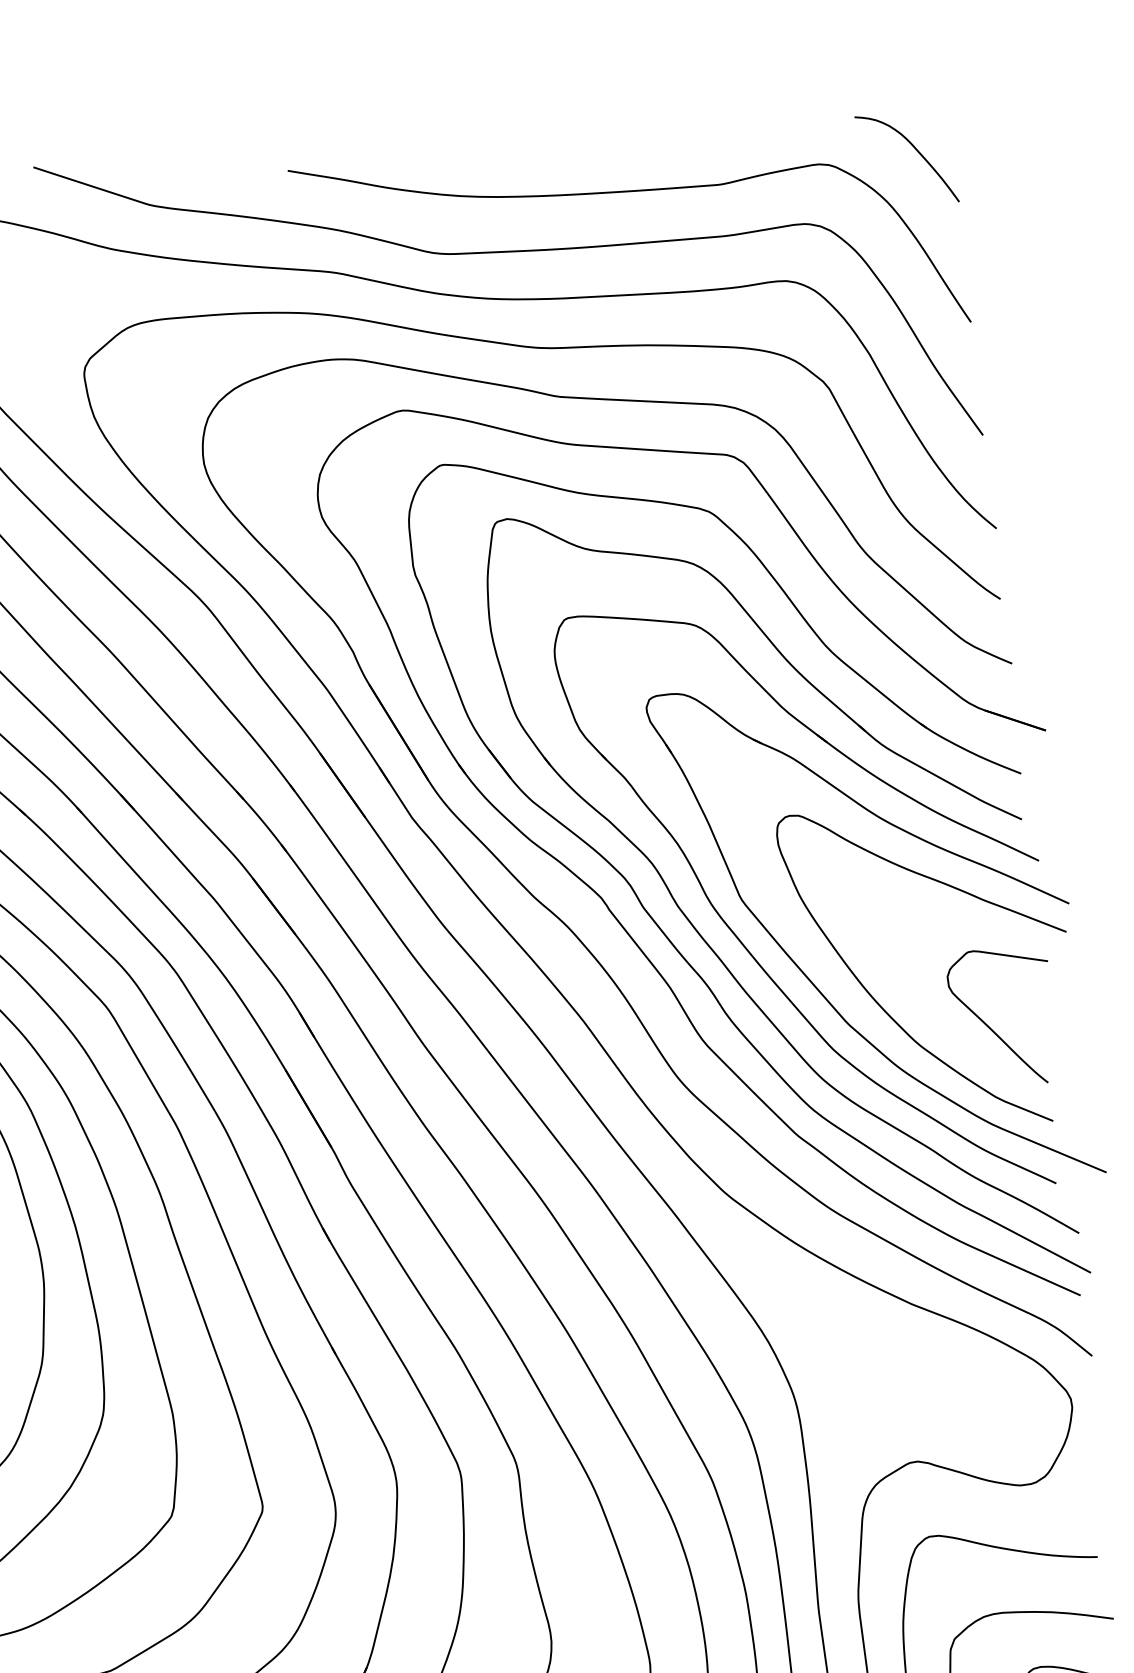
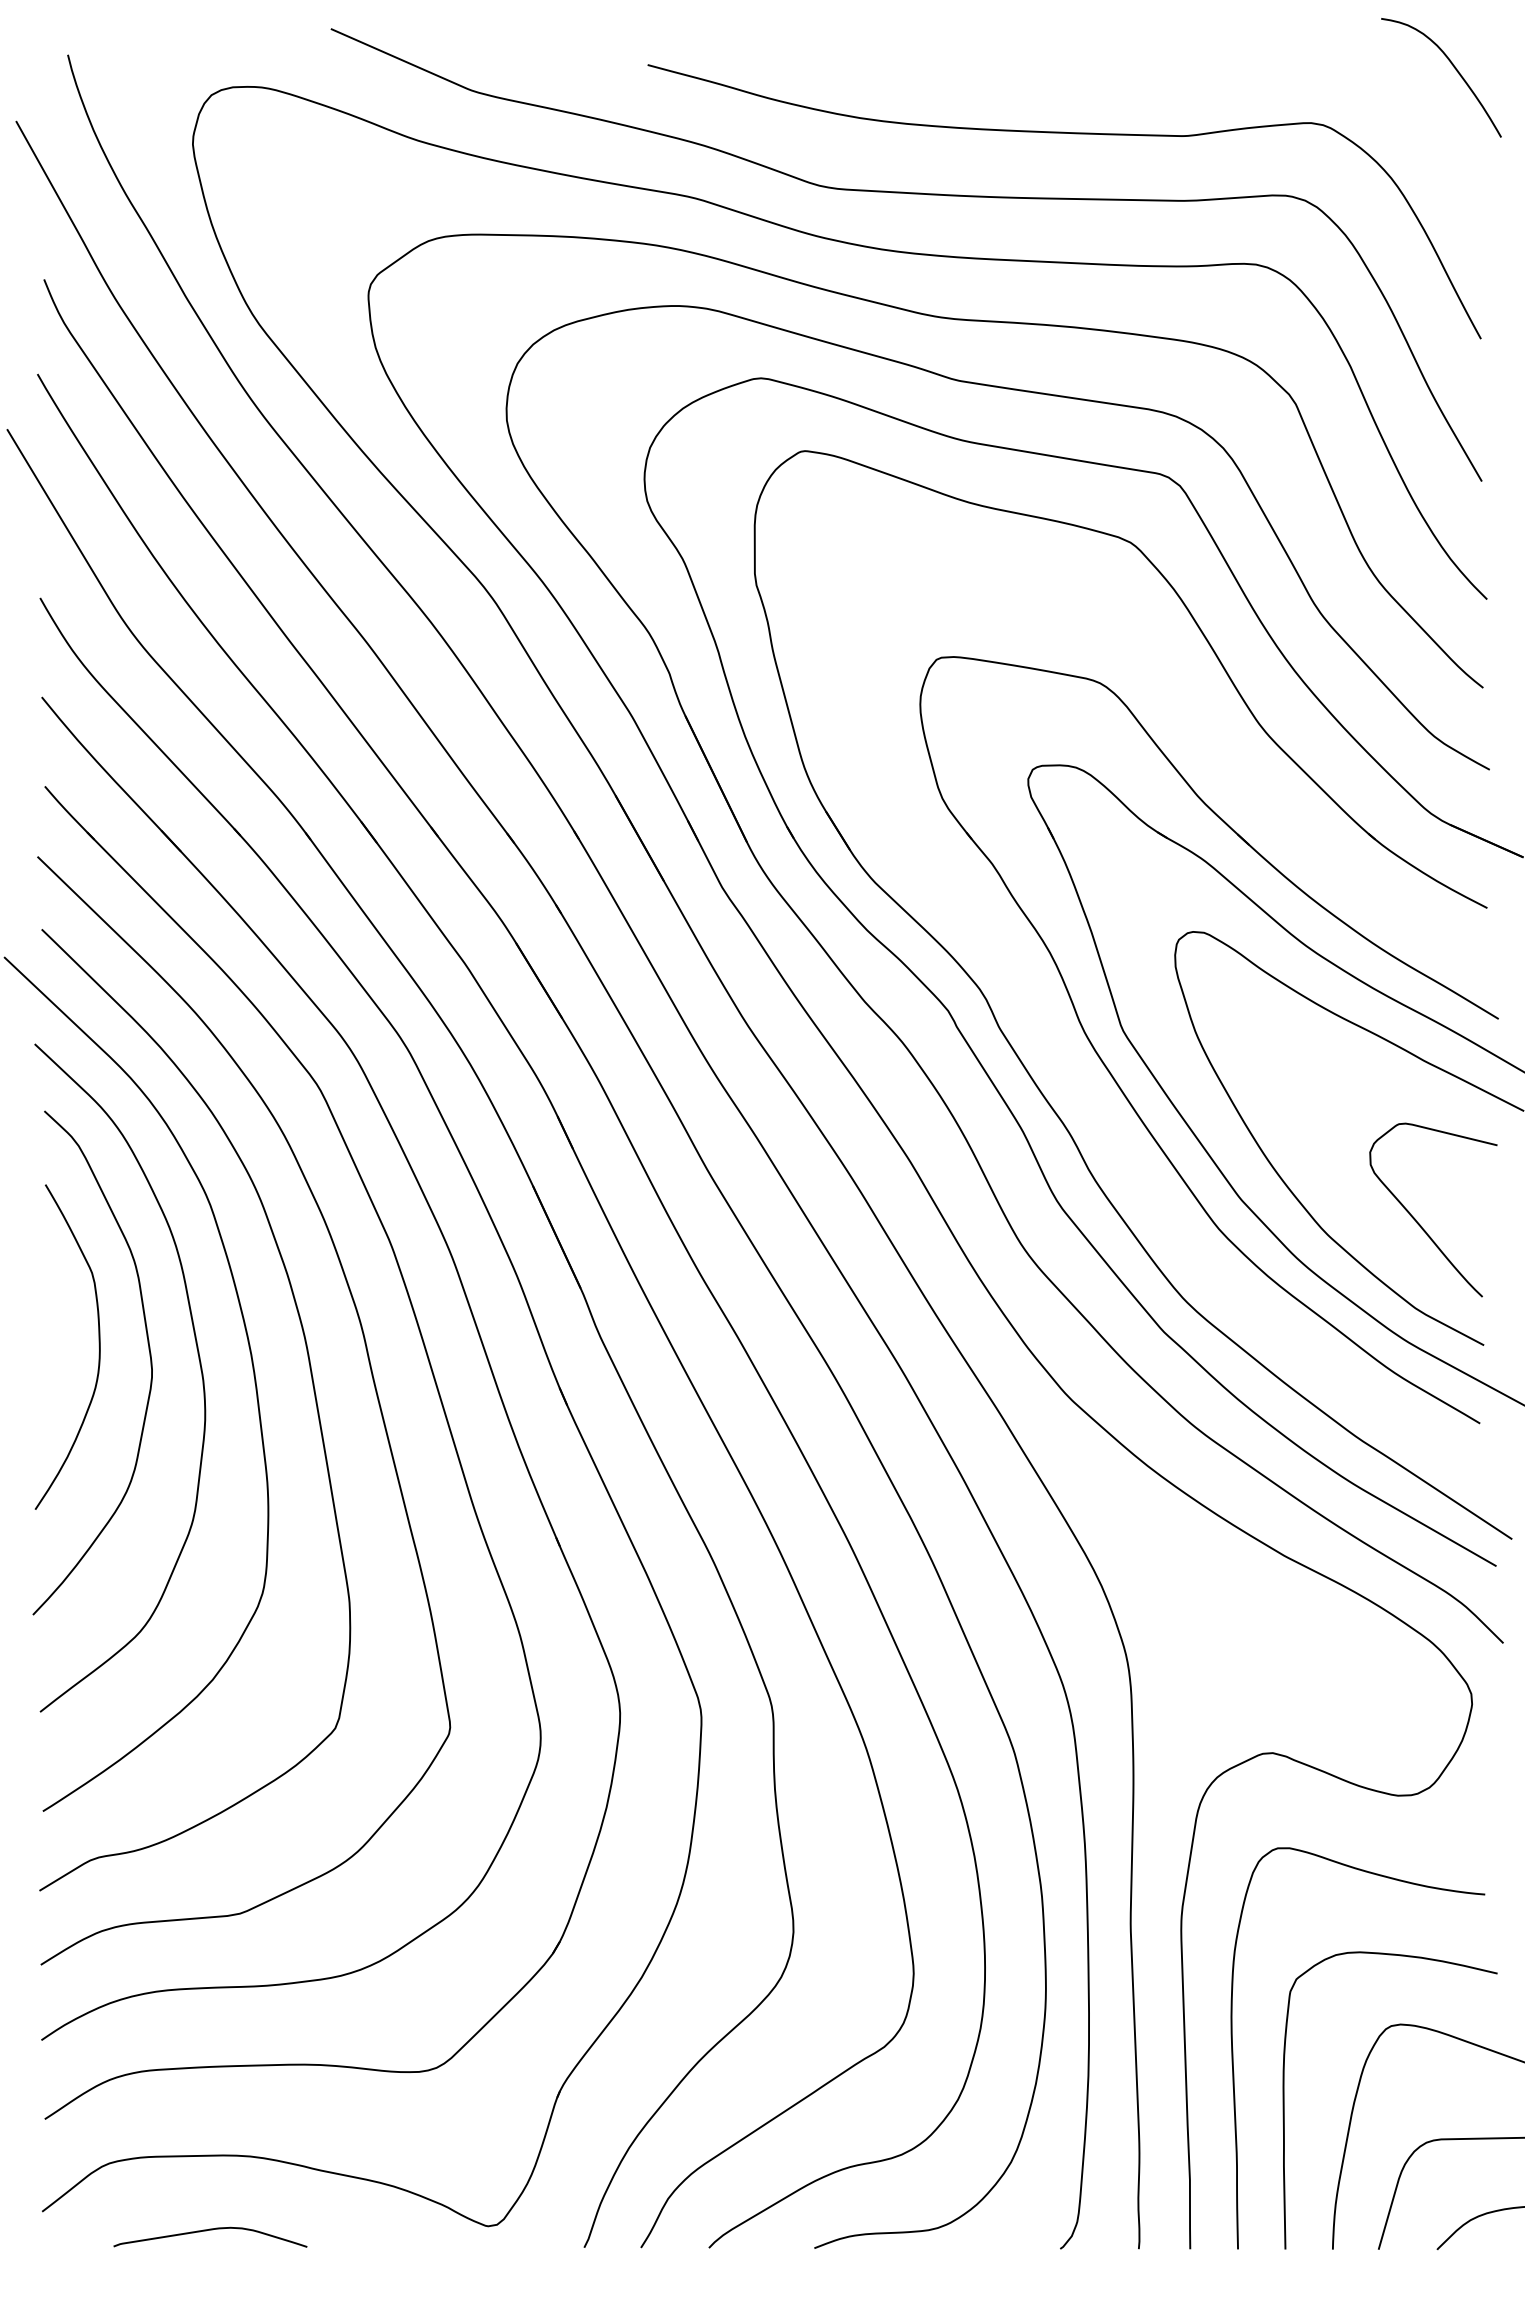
curve: (915, 150) -> (1453, 67), moved
part: (704, 938) -> (1071, 1074), removed

